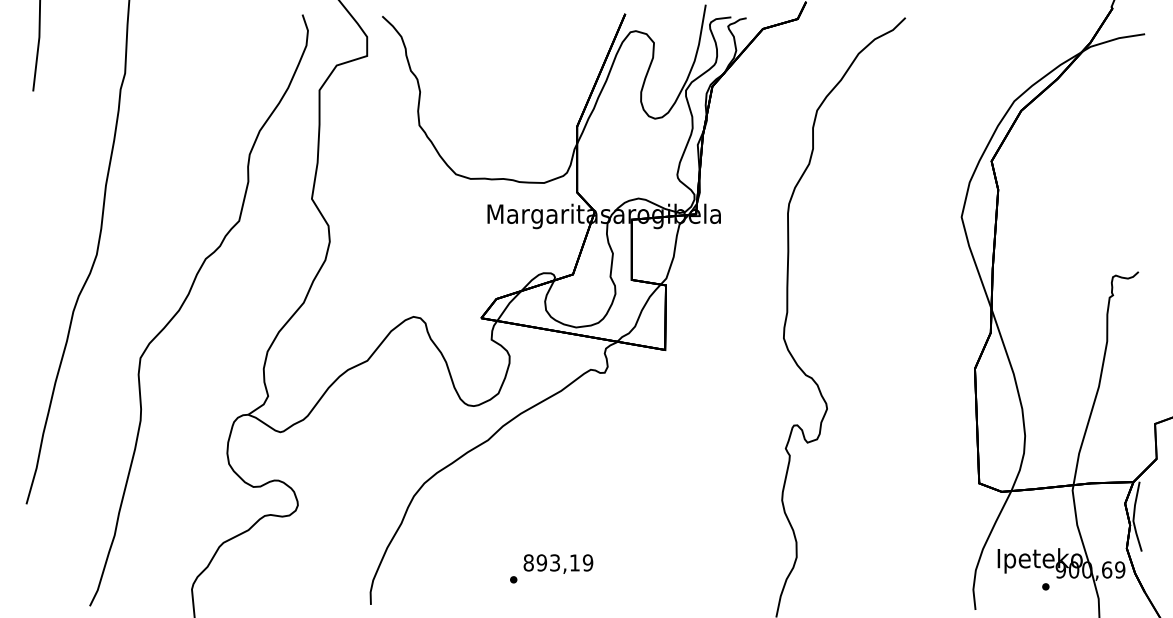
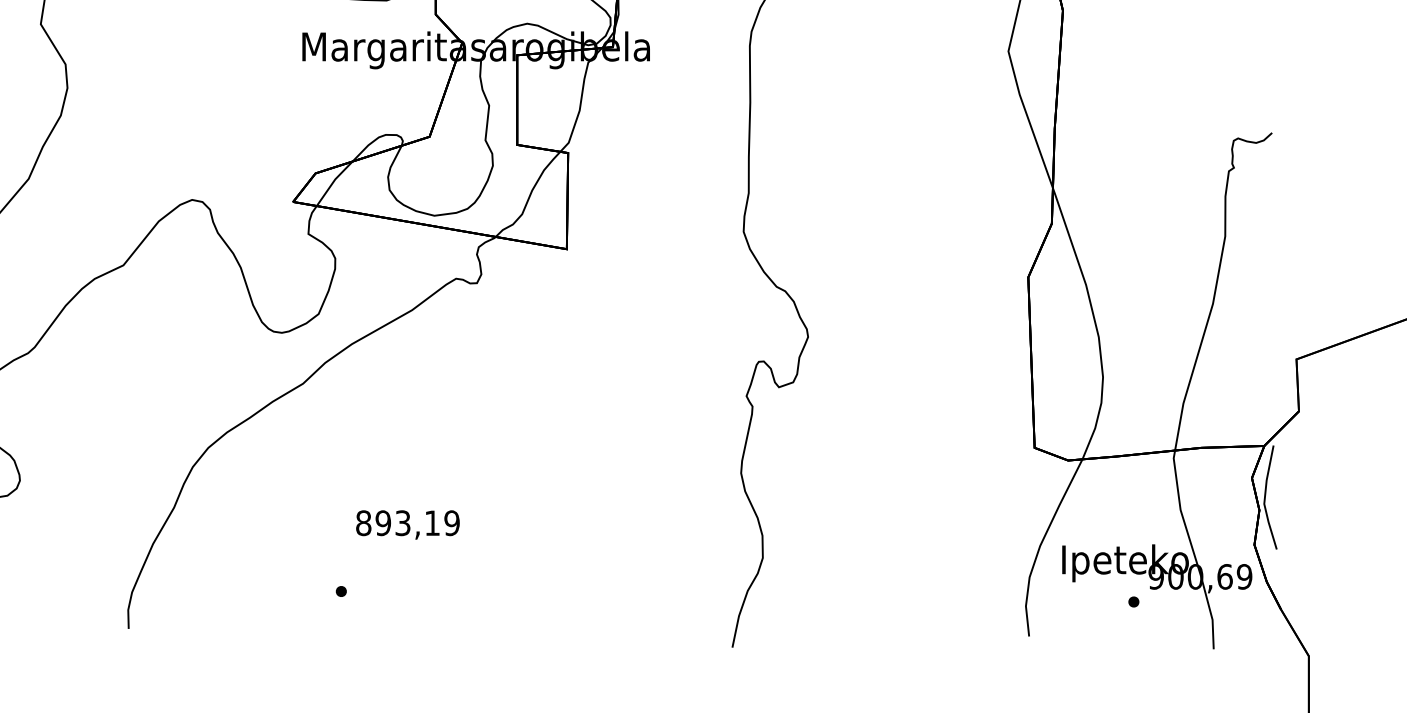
text: (558, 563) -> (408, 524), moved

